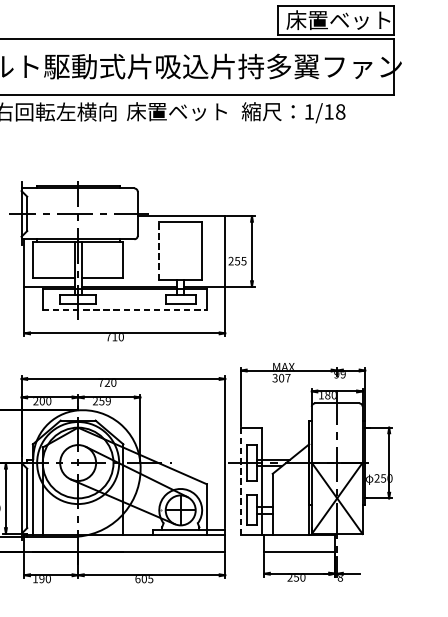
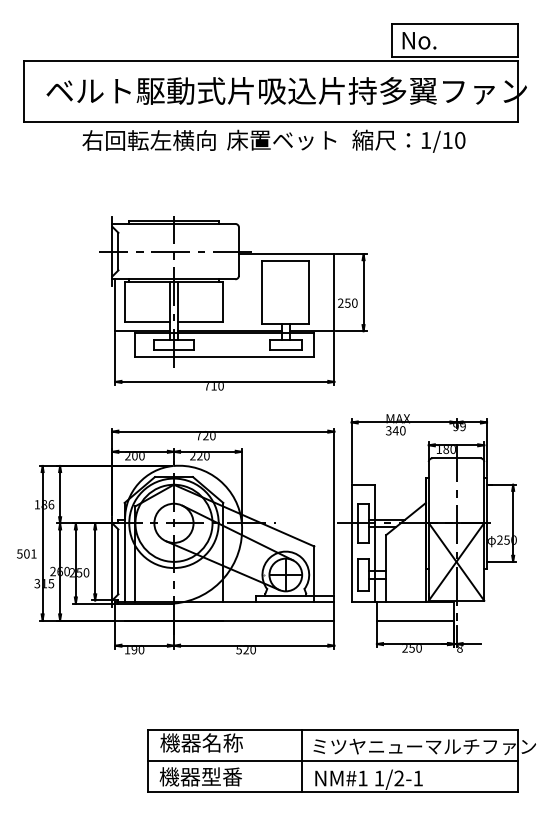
text: (338, 20) -> (457, 40), 床置ベット -> No.
text: (340, 111) -> (460, 140), 1/18 -> 1/10
line: (159, 250) -> (262, 291), dashed -> solid
text: (243, 260) -> (354, 302), 255 -> 250
line: (125, 310) -> (225, 356), dashed -> solid
text: (284, 377) -> (398, 430), 307 -> 340
text: (105, 401) -> (203, 456), 259 -> 220
line: (240, 481) -> (351, 543), dashed -> solid
text: (143, 579) -> (245, 650), 605 -> 520

